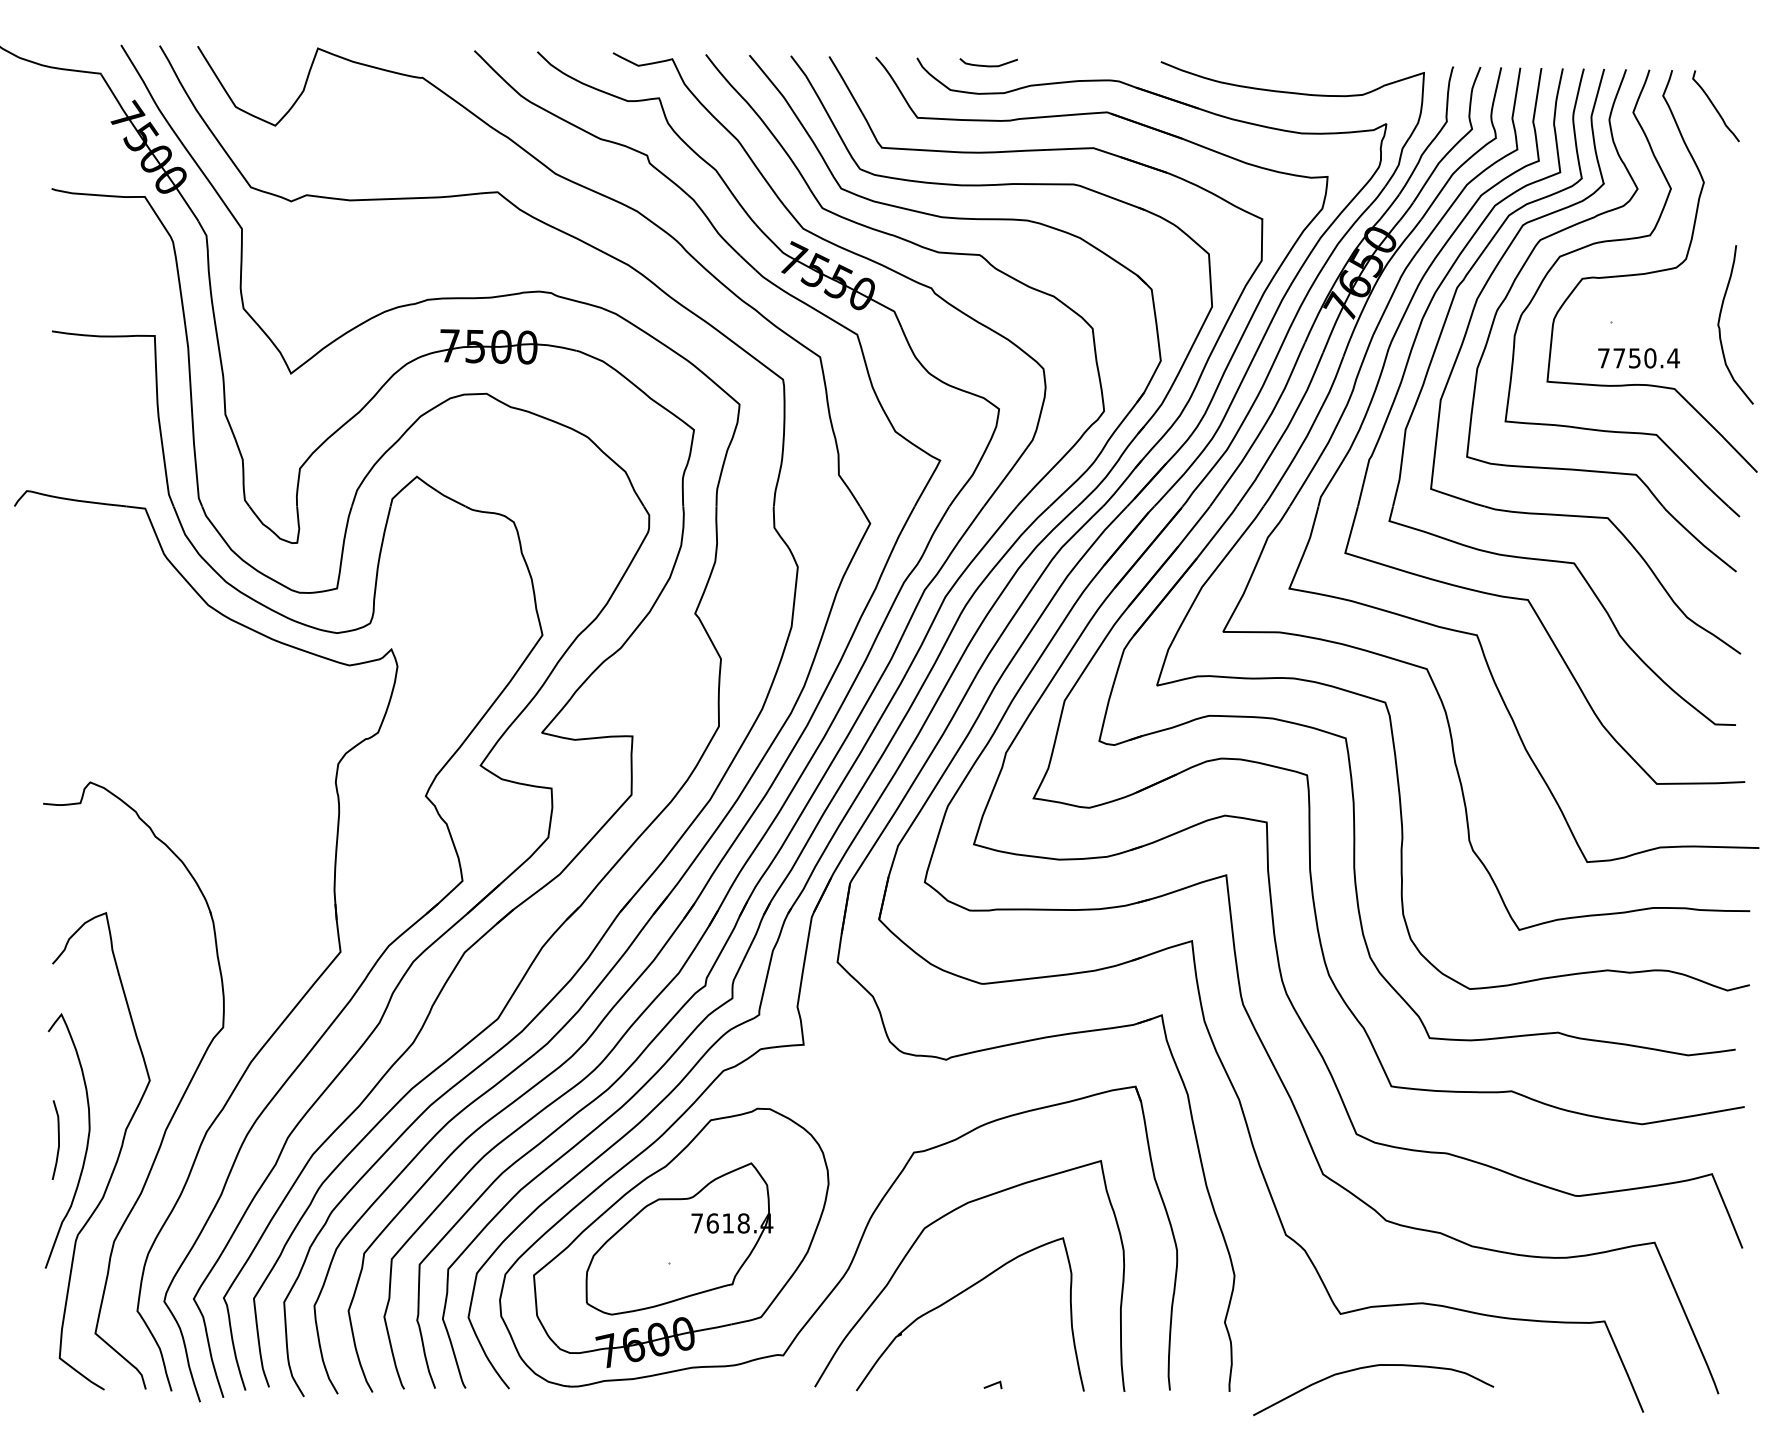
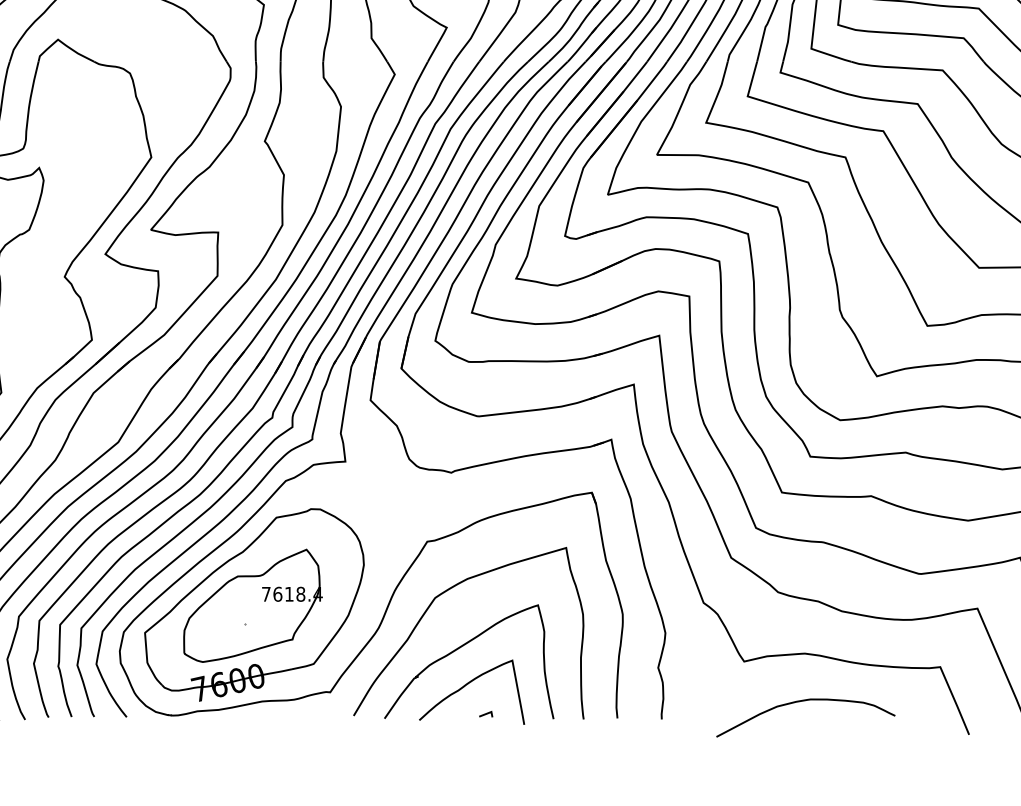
curve: (966, 1346) -> (466, 685), added
curve: (1371, 1367) -> (804, 701), moved

